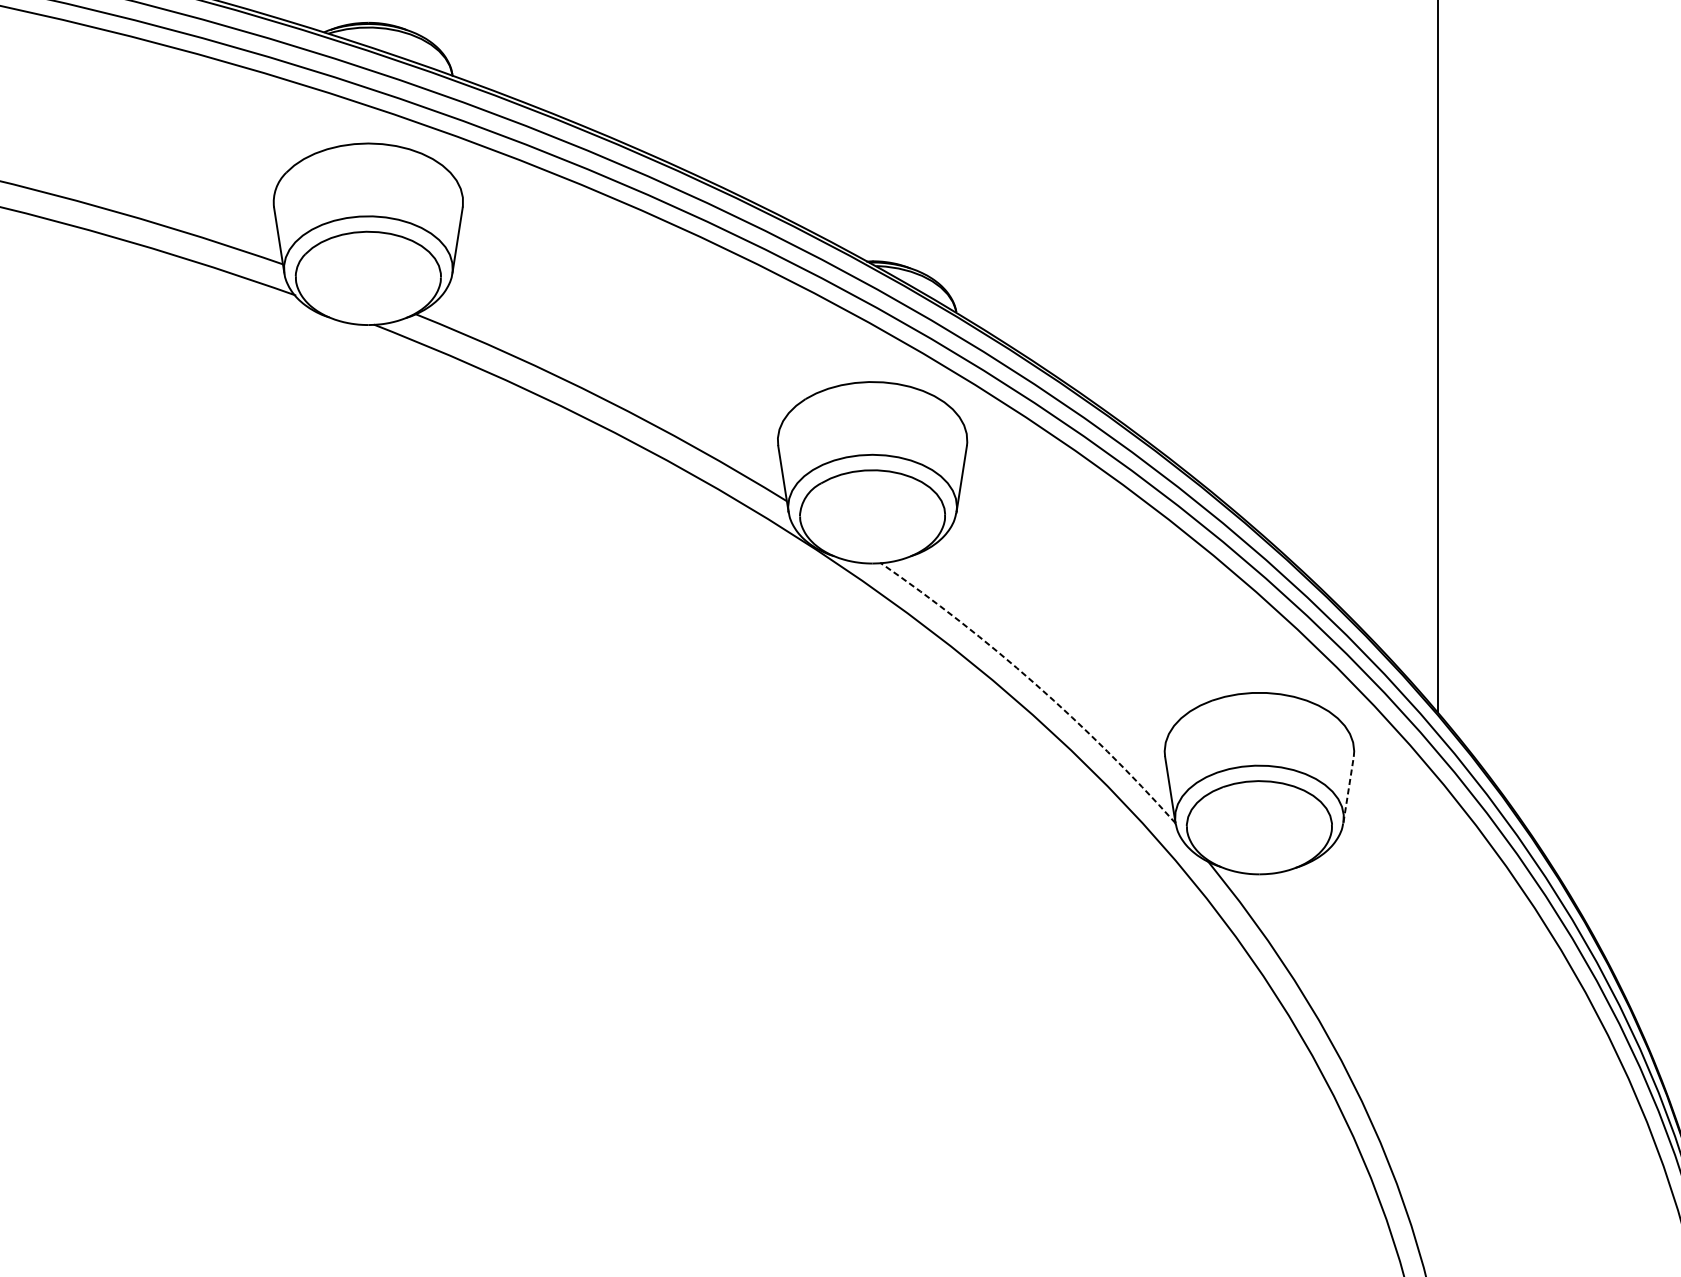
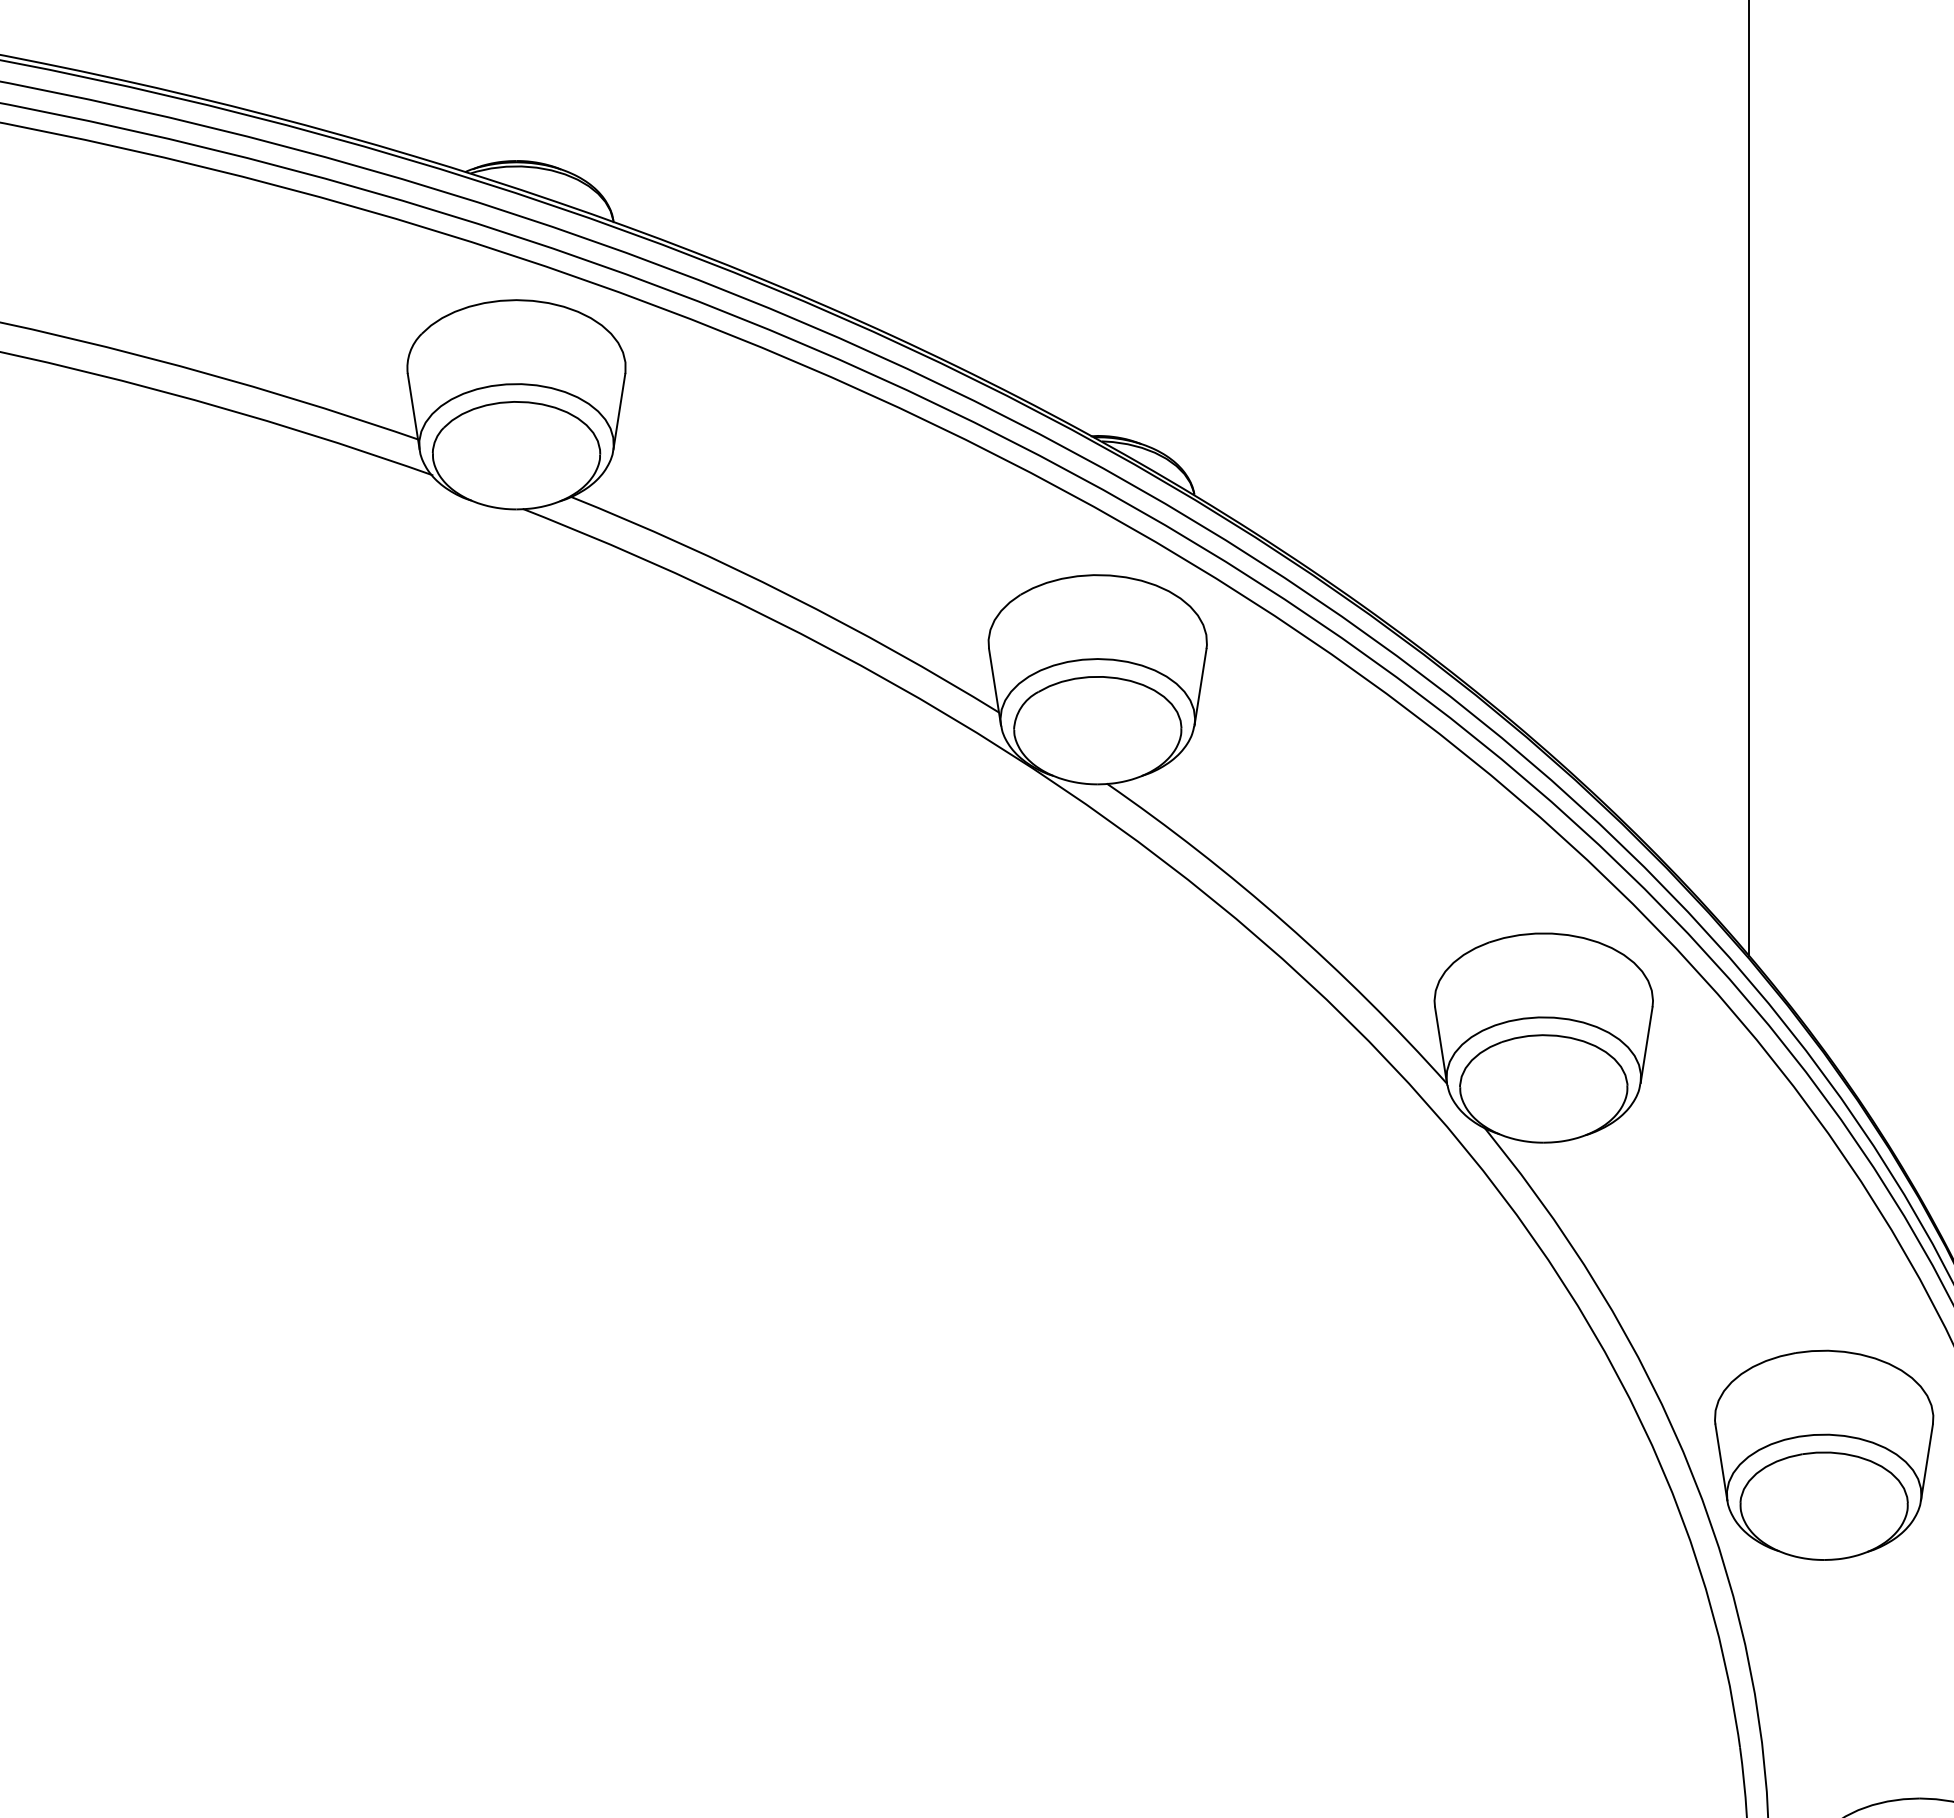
arc: (1035, 684) -> (1285, 923), dashed -> solid
line: (1348, 789) -> (1646, 1044), dashed -> solid
part: (1502, 1144) -> (1824, 1454), added

